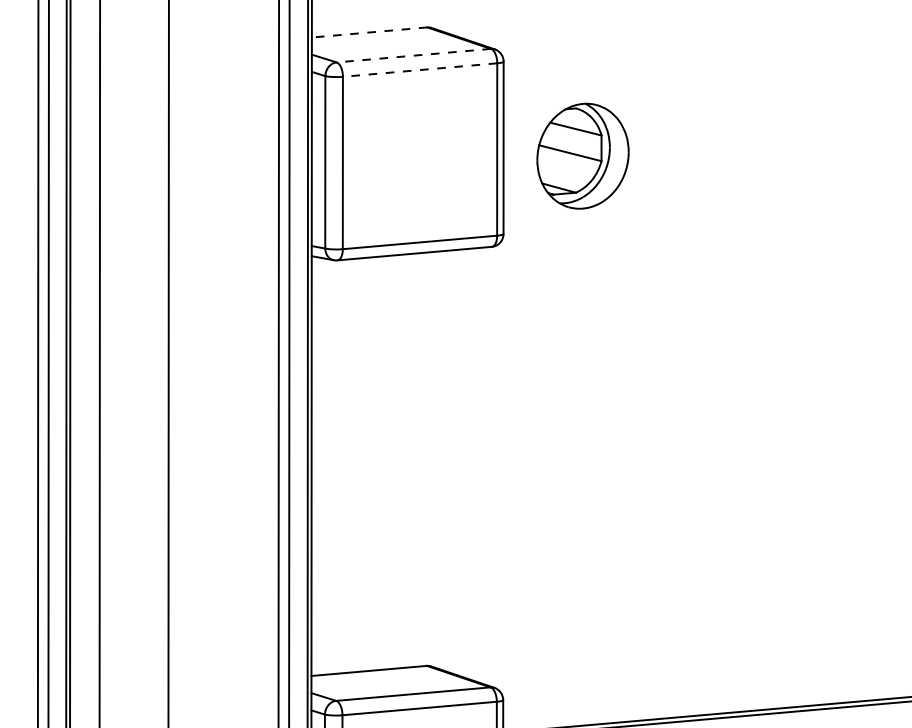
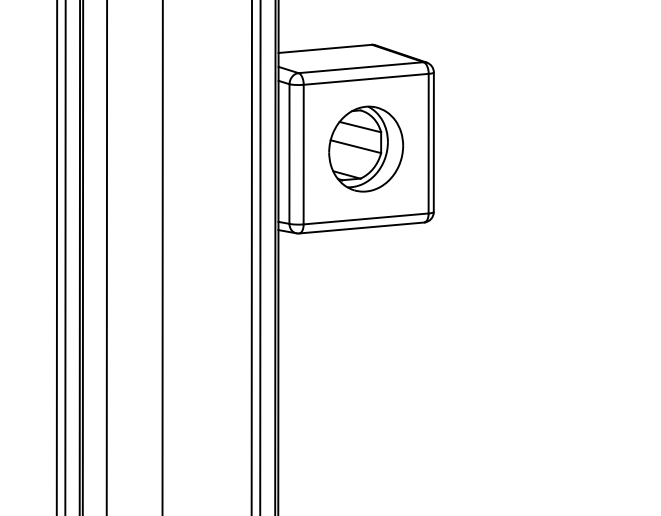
line: (369, 32) -> (325, 48), dashed -> solid
line: (413, 55) -> (360, 67), dashed -> solid
line: (419, 70) -> (365, 79), dashed -> solid
part: (582, 155) -> (365, 148), moved

